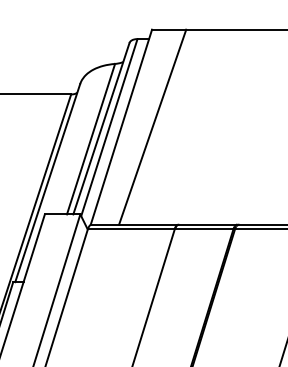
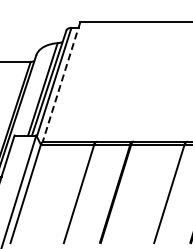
line: (121, 126) -> (61, 81), solid -> dashed
line: (152, 126) -> (80, 81), removed

